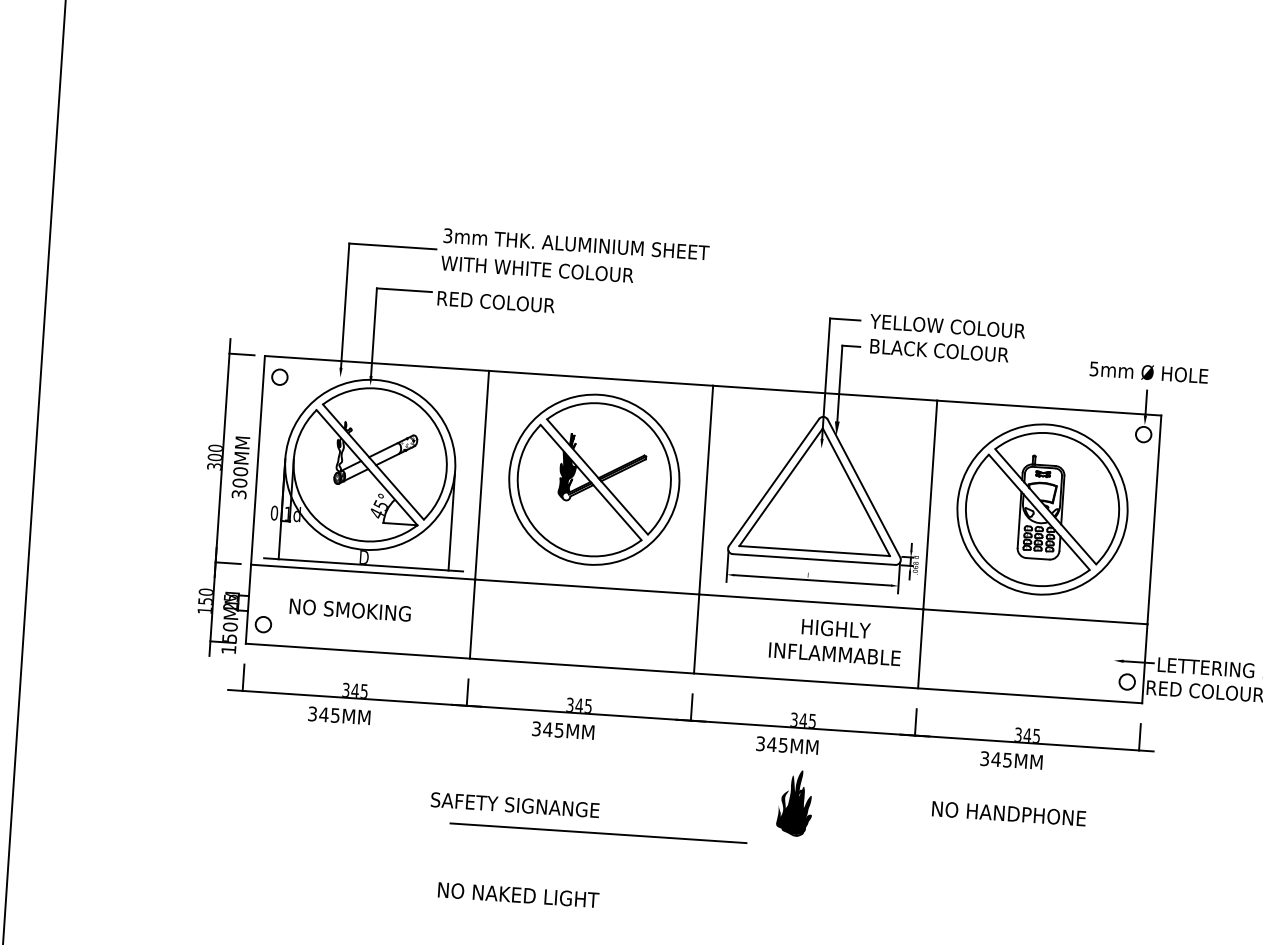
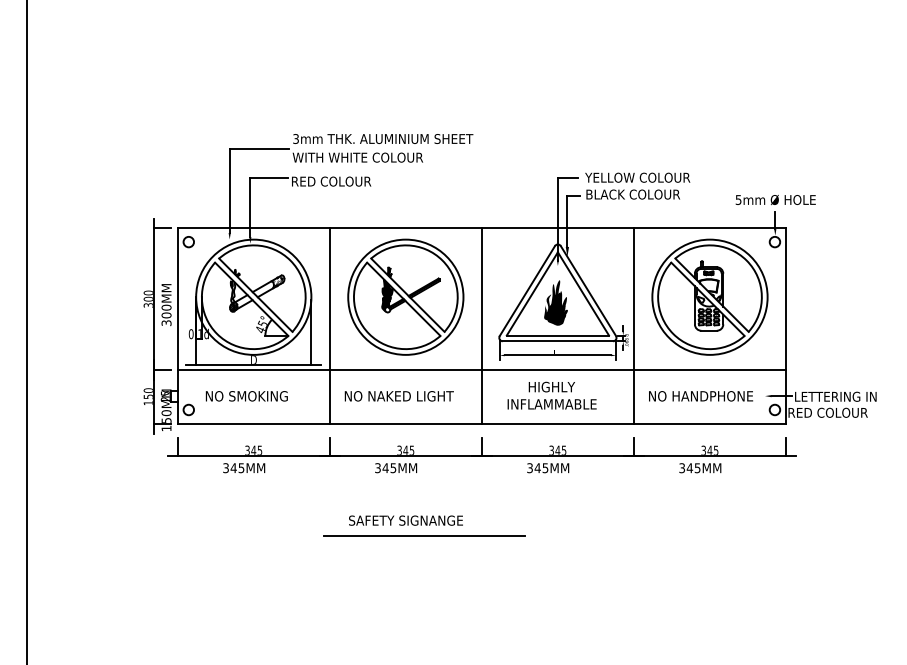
text: (834, 641) -> (551, 395), moved
part: (794, 802) -> (555, 302), moved
text: (514, 804) -> (405, 520), moved
text: (1009, 814) -> (701, 396), moved
text: (517, 895) -> (398, 396), moved

